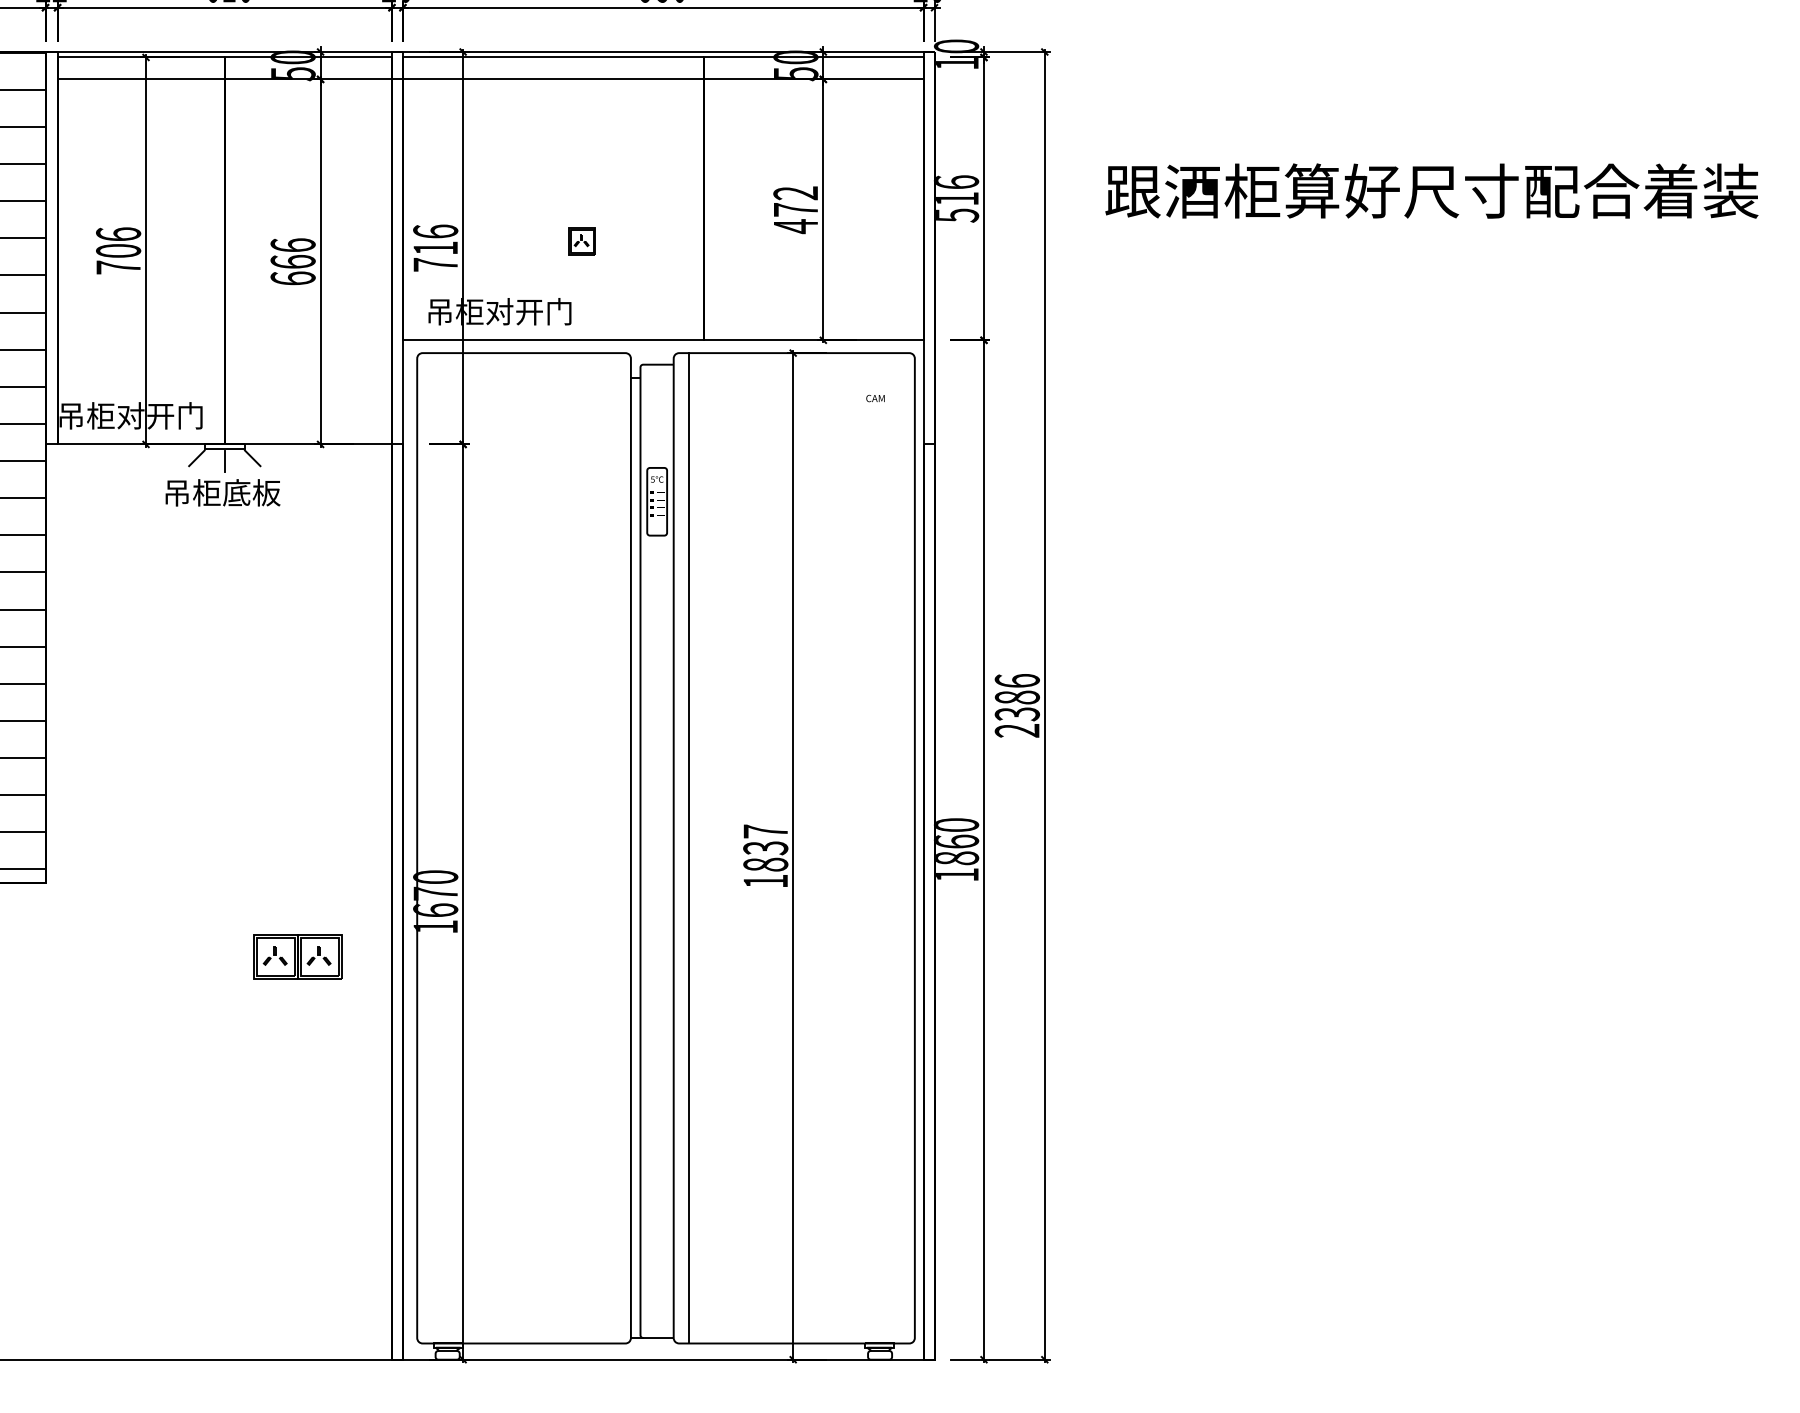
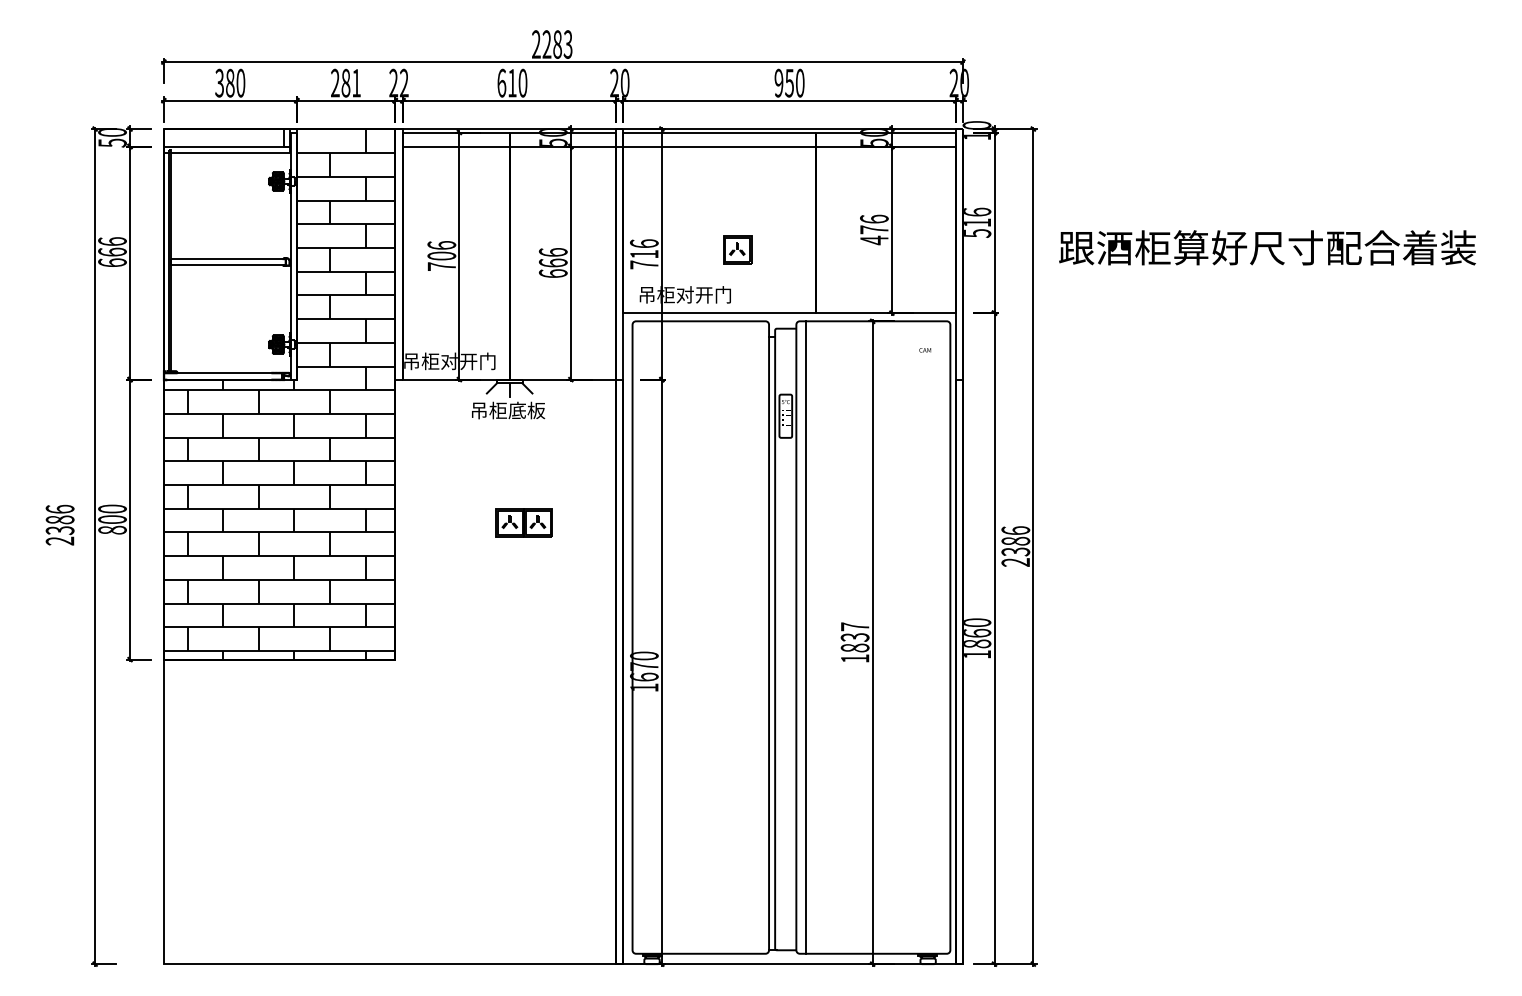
text: (1431, 190) -> (1267, 247), moved
text: (796, 192) -> (874, 218), 472 -> 476
part: (581, 240) -> (737, 249), size x1.67
part: (296, 956) -> (523, 522), moved

